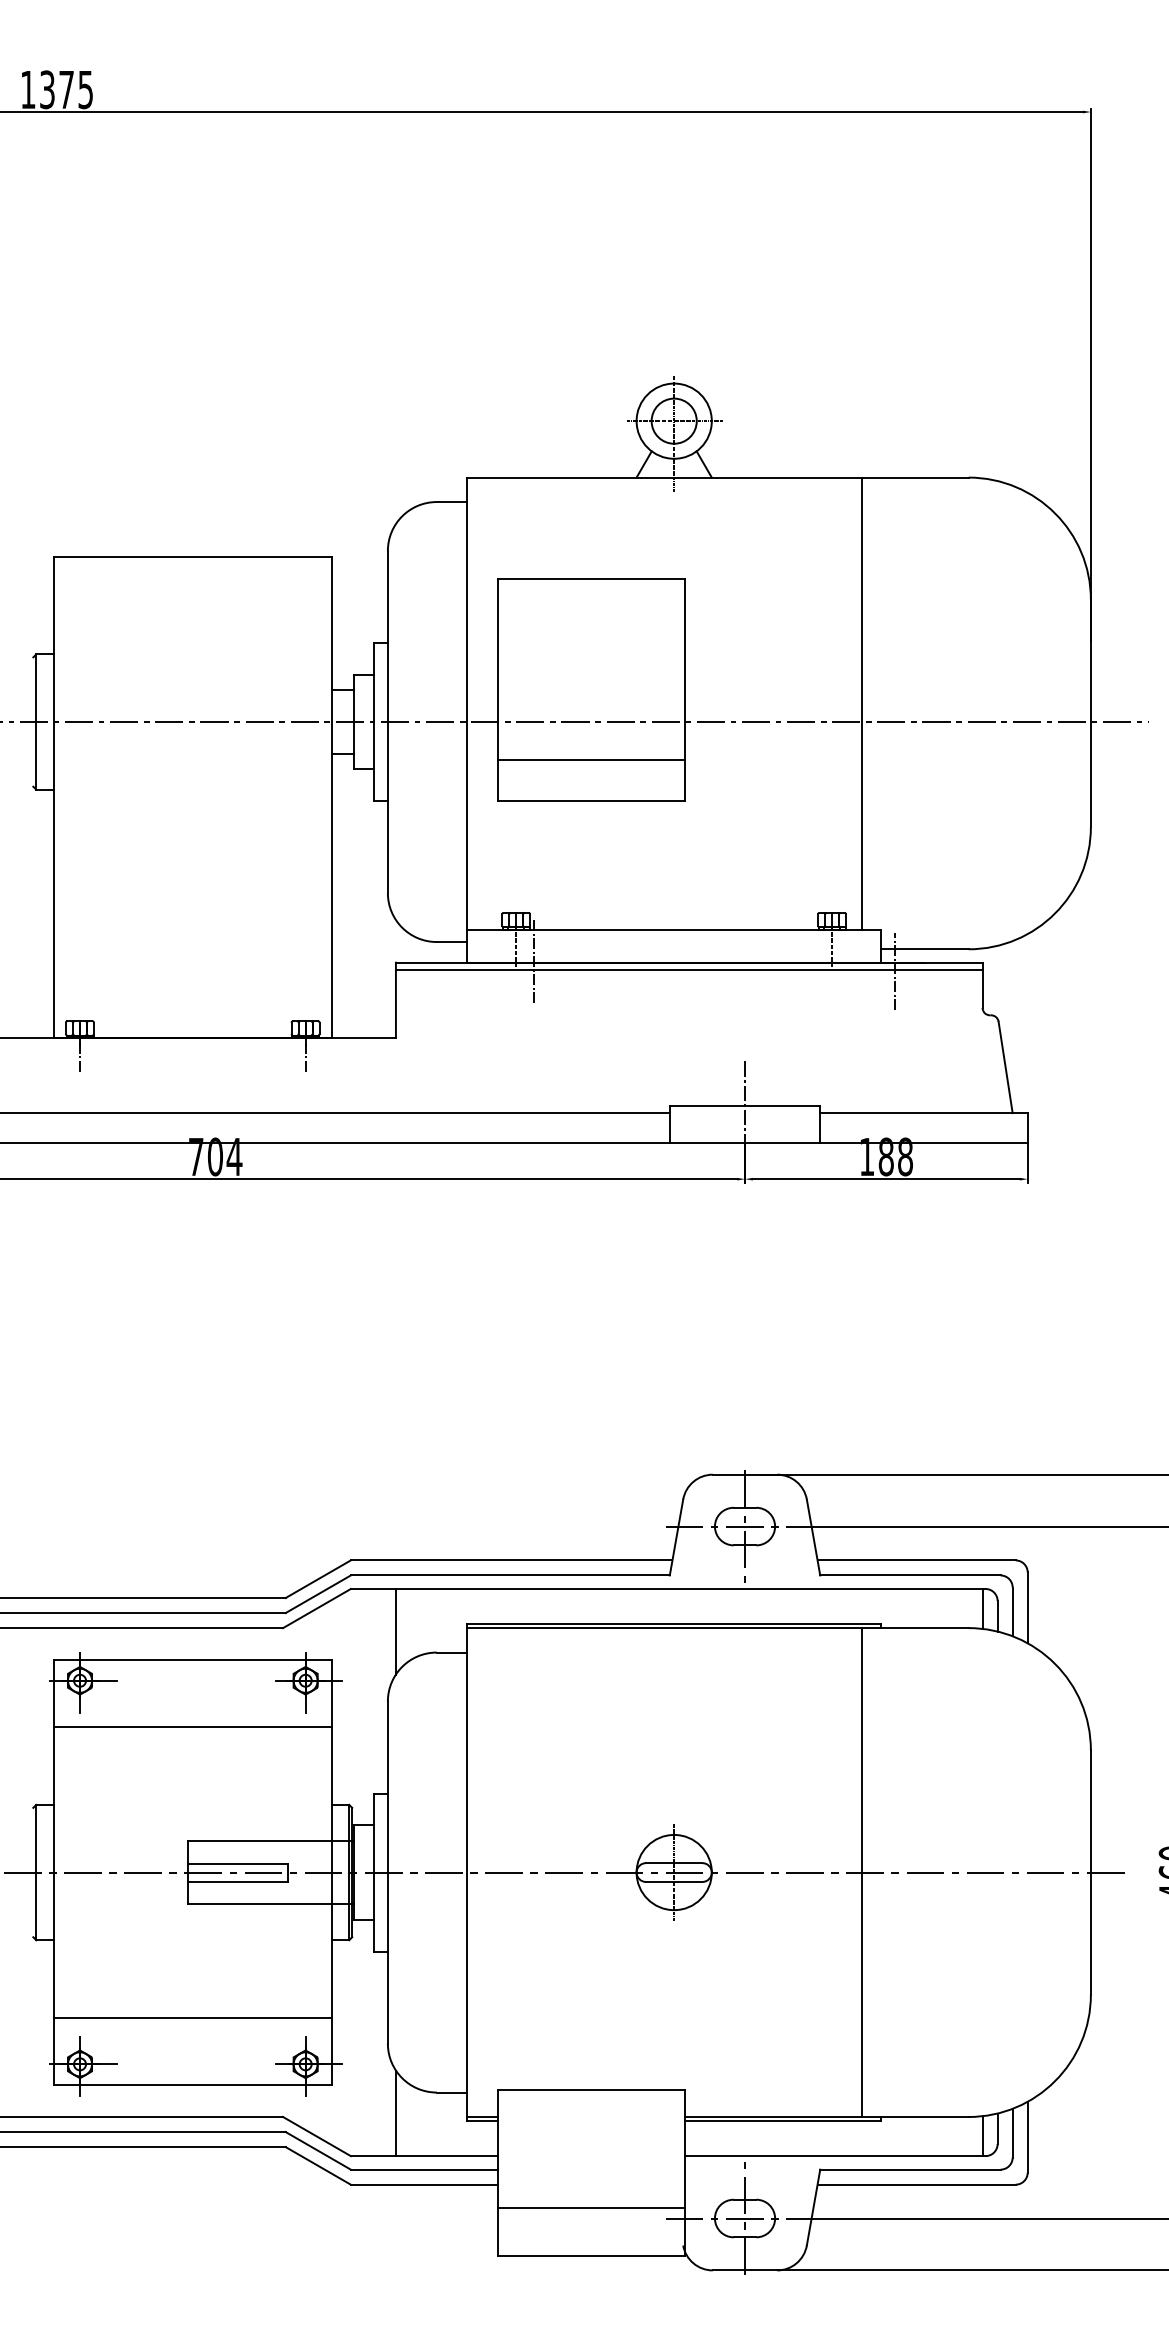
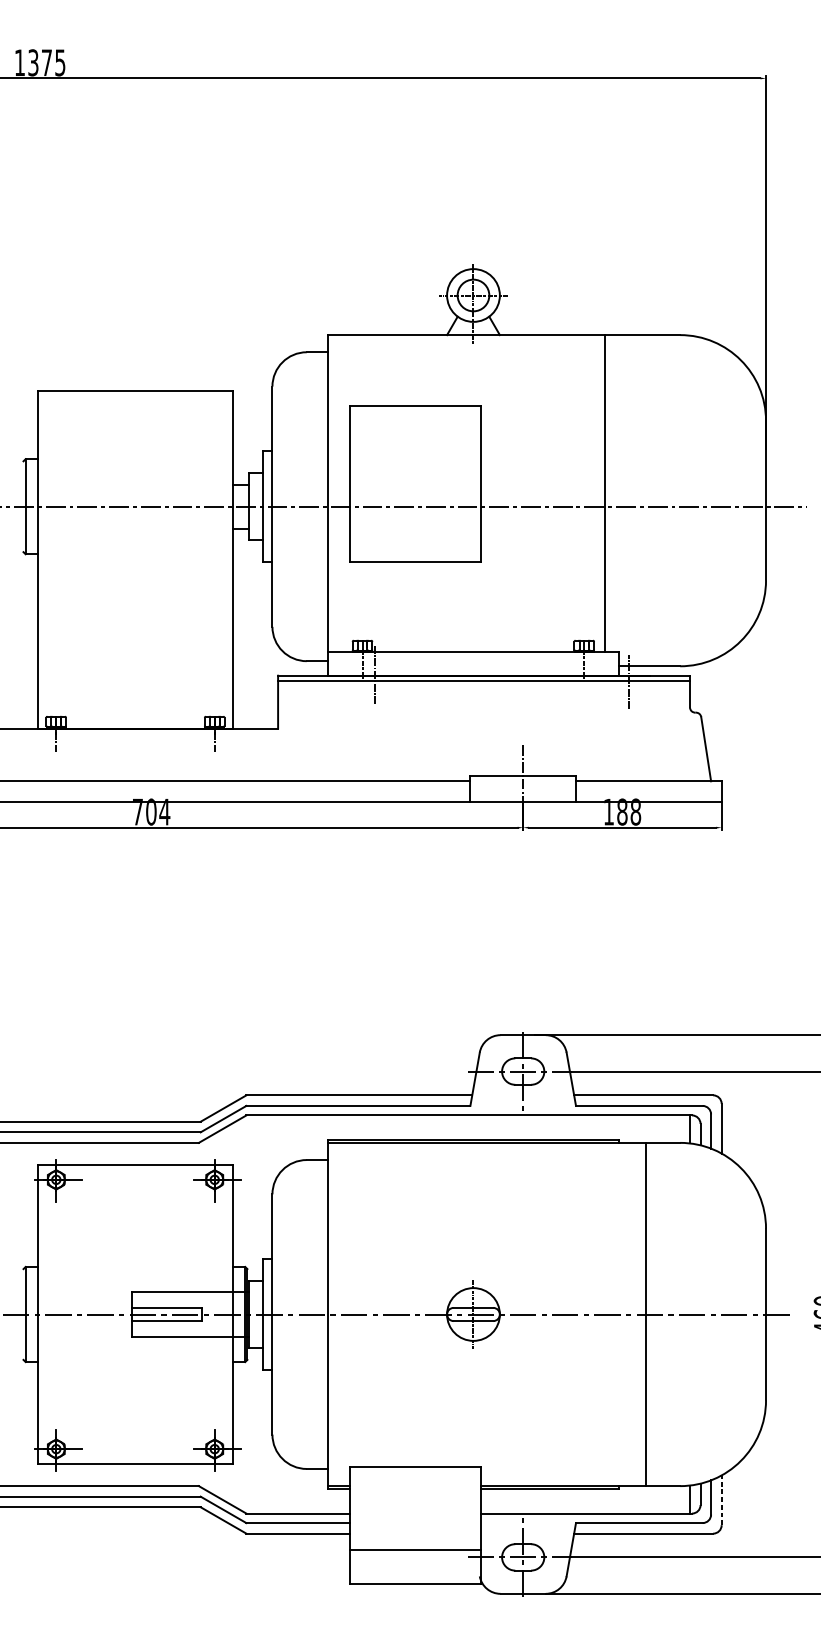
line: (591, 760) -> (415, 533), removed
line: (395, 1631) -> (277, 1145), removed
line: (192, 1727) -> (135, 1212), removed
line: (861, 1872) -> (645, 1314), moved
line: (192, 2017) -> (135, 1416), removed
line: (395, 2113) -> (277, 1483), removed
line: (1027, 2136) -> (721, 1499), solid -> dashed

